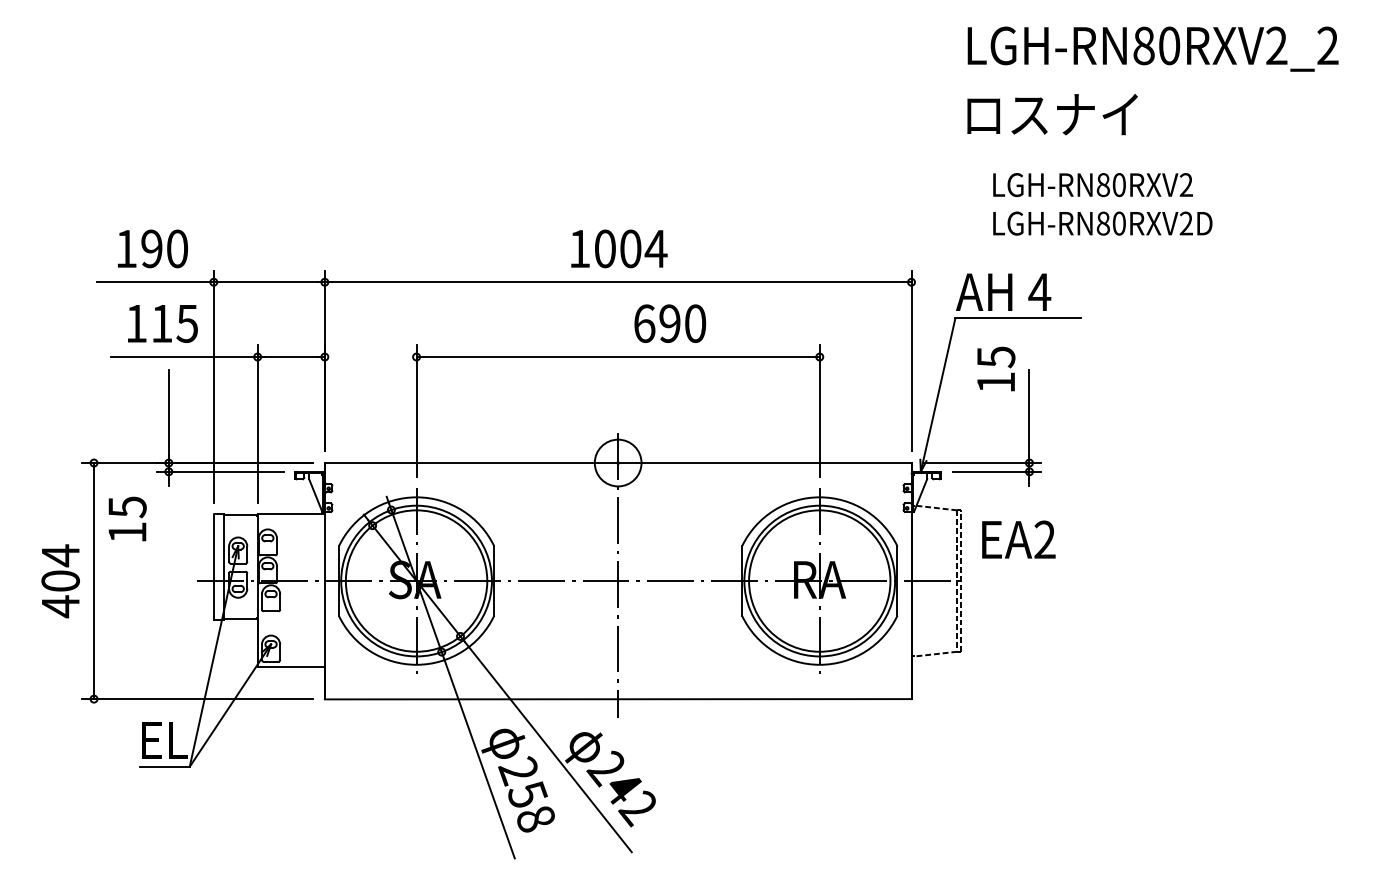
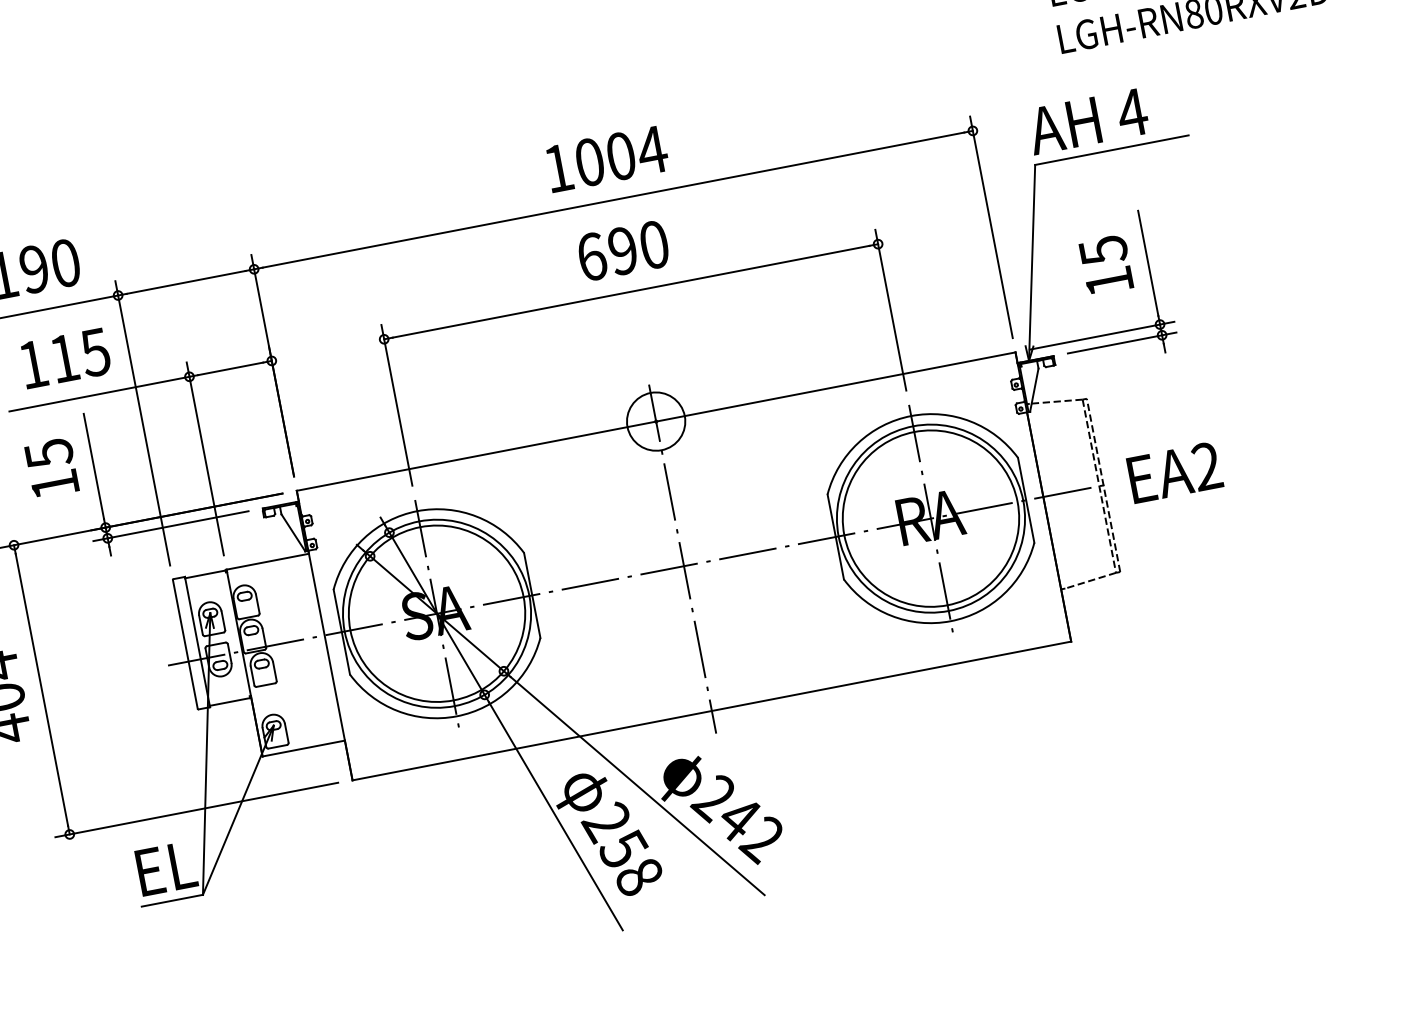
text: (670, 323) -> (623, 250), moved
text: (996, 368) -> (1106, 264), moved
text: (127, 518) -> (51, 467), moved
text: (1018, 539) -> (1174, 472), moved

